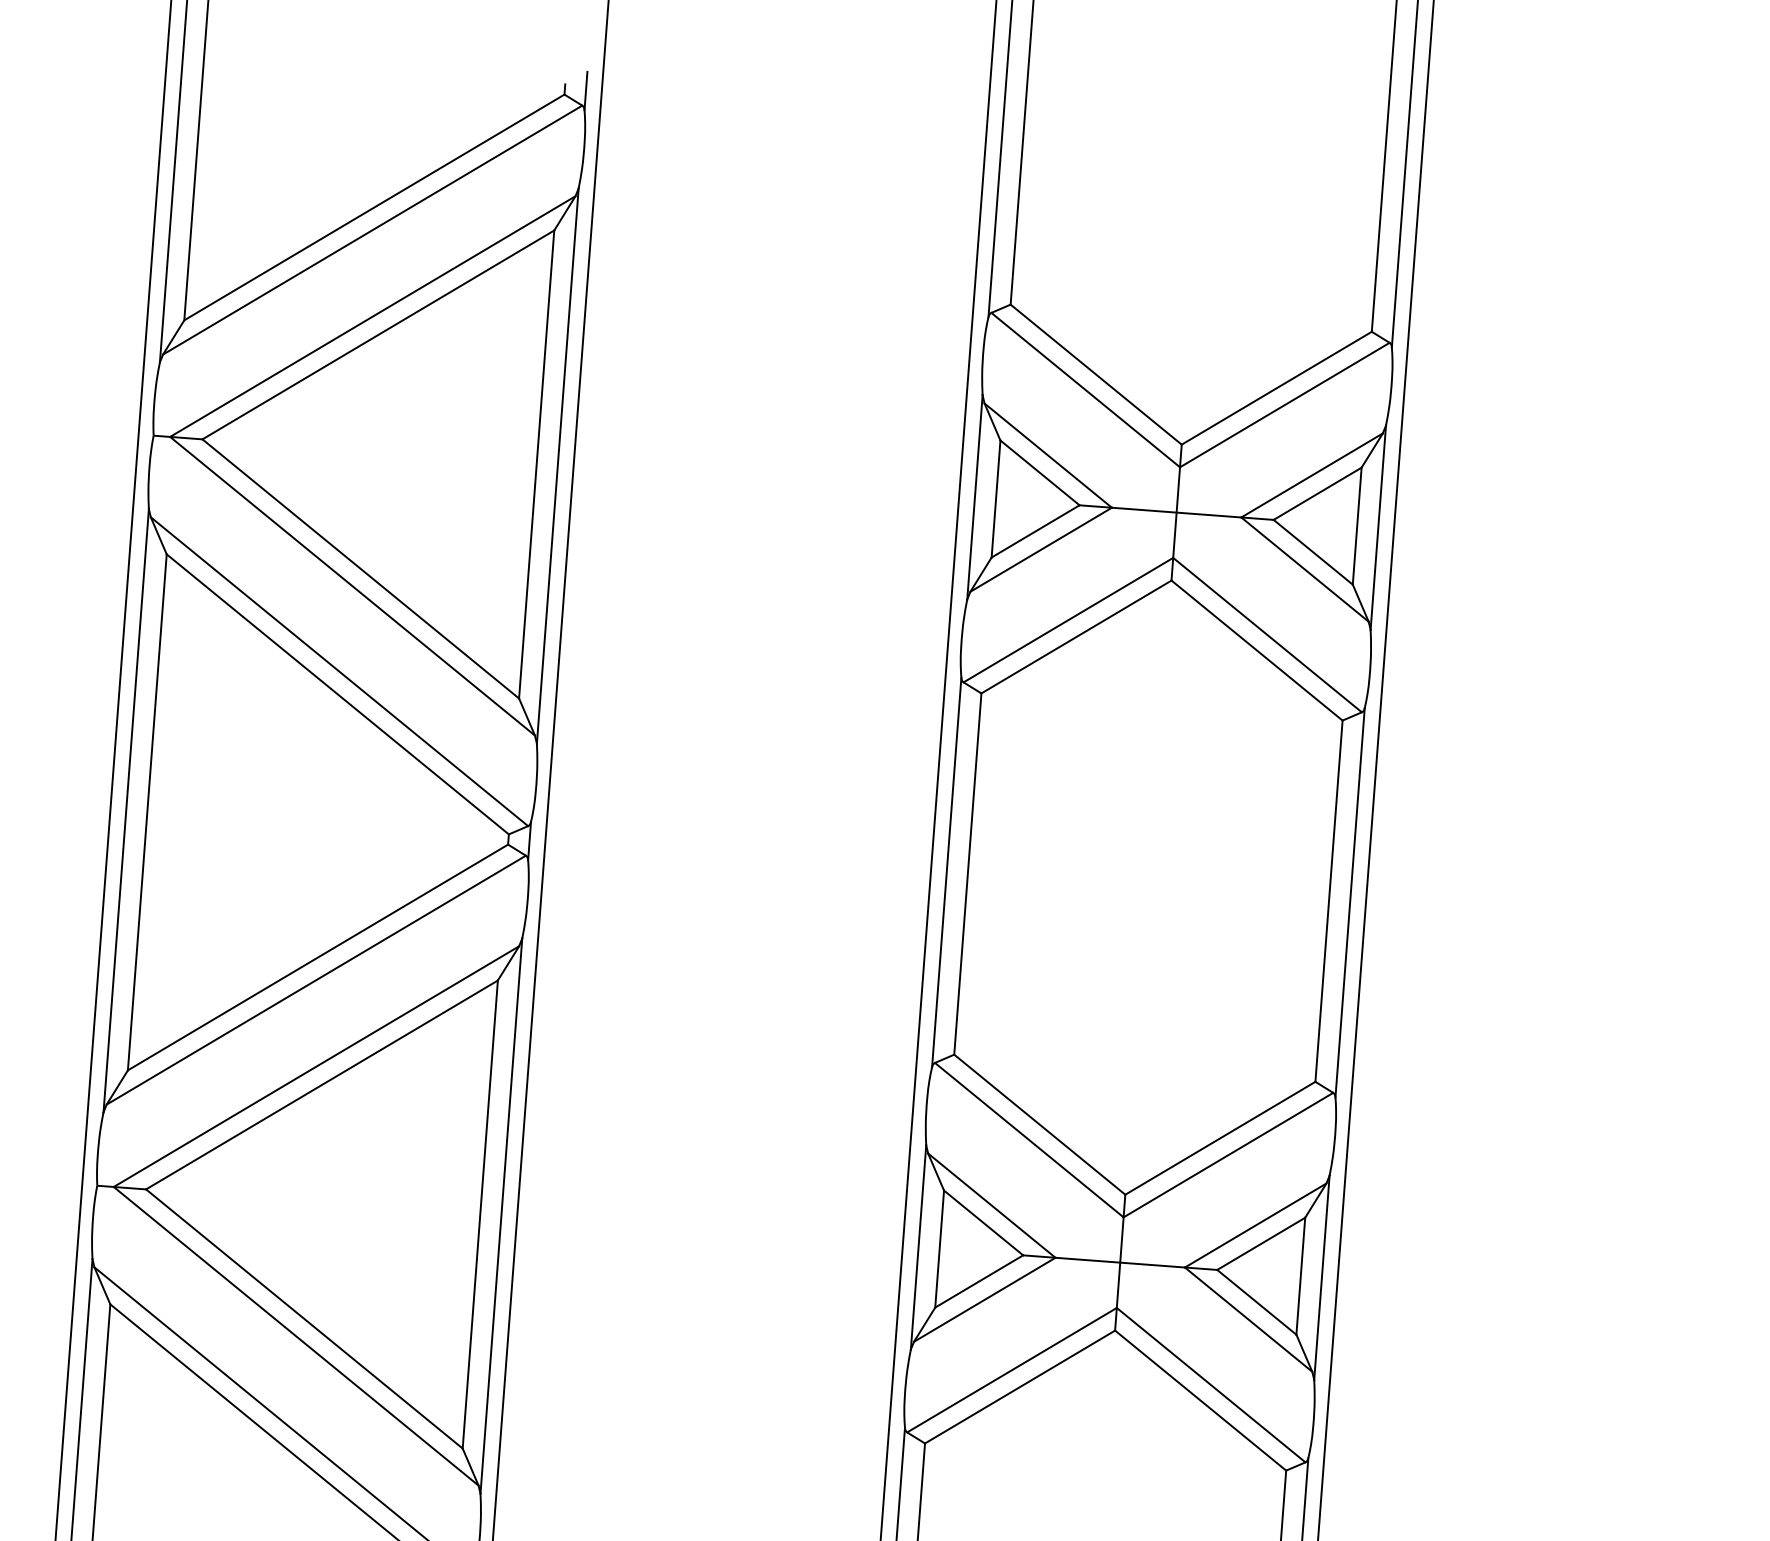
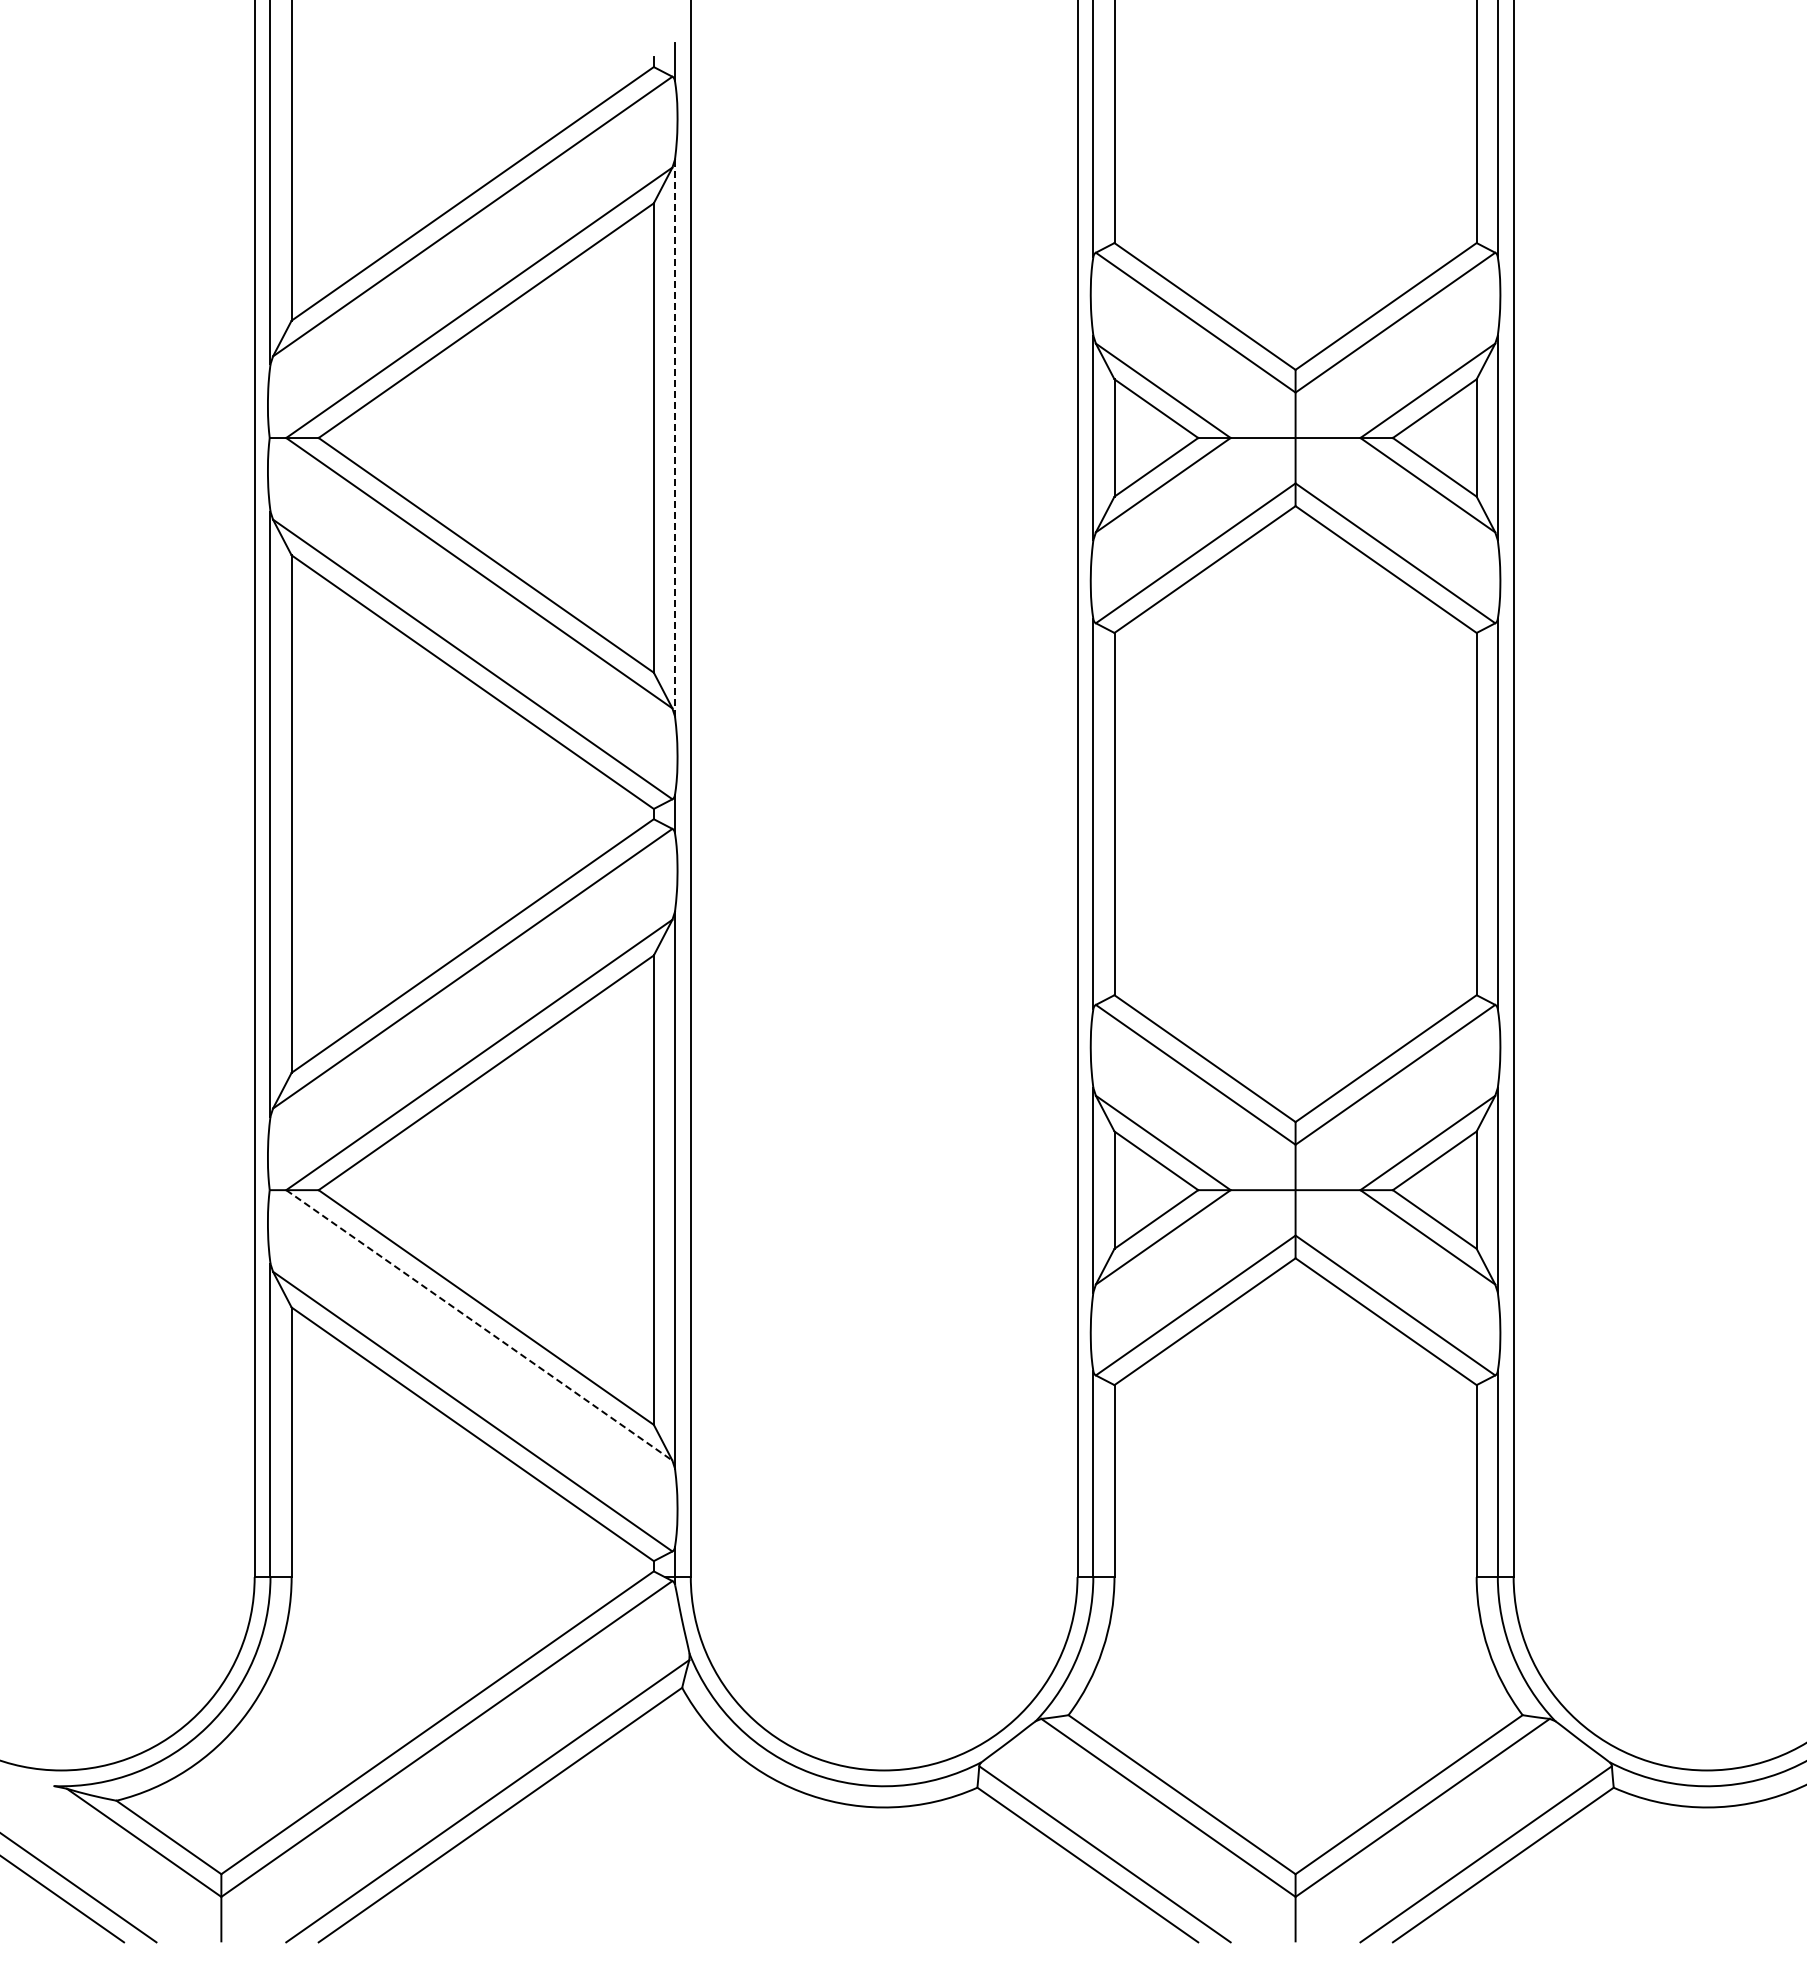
line: (557, 466) -> (674, 438), solid -> dashed
line: (296, 1336) -> (479, 1325), solid -> dashed

